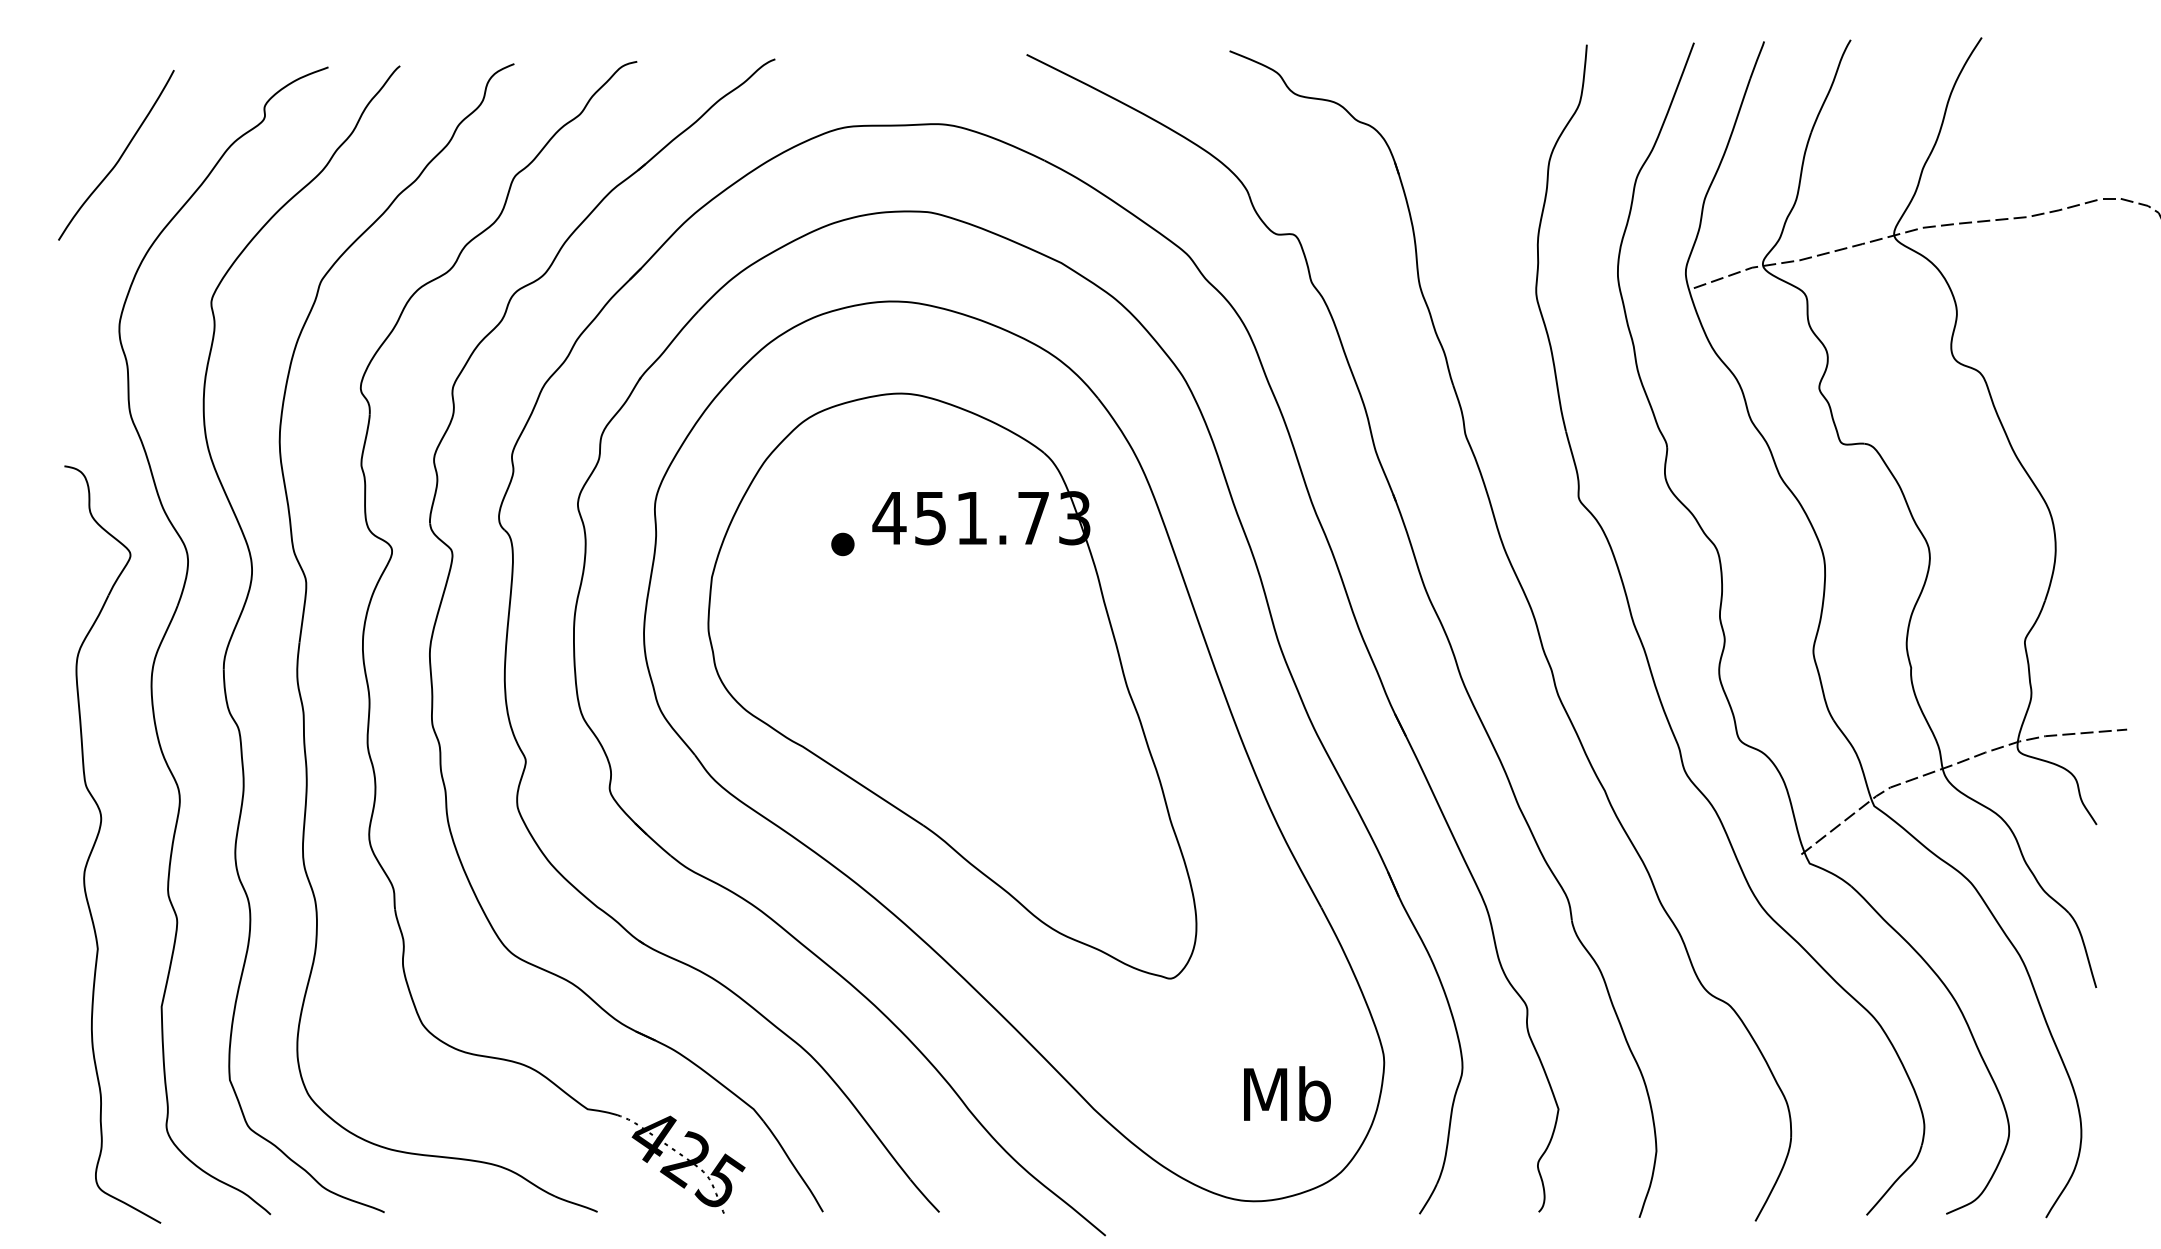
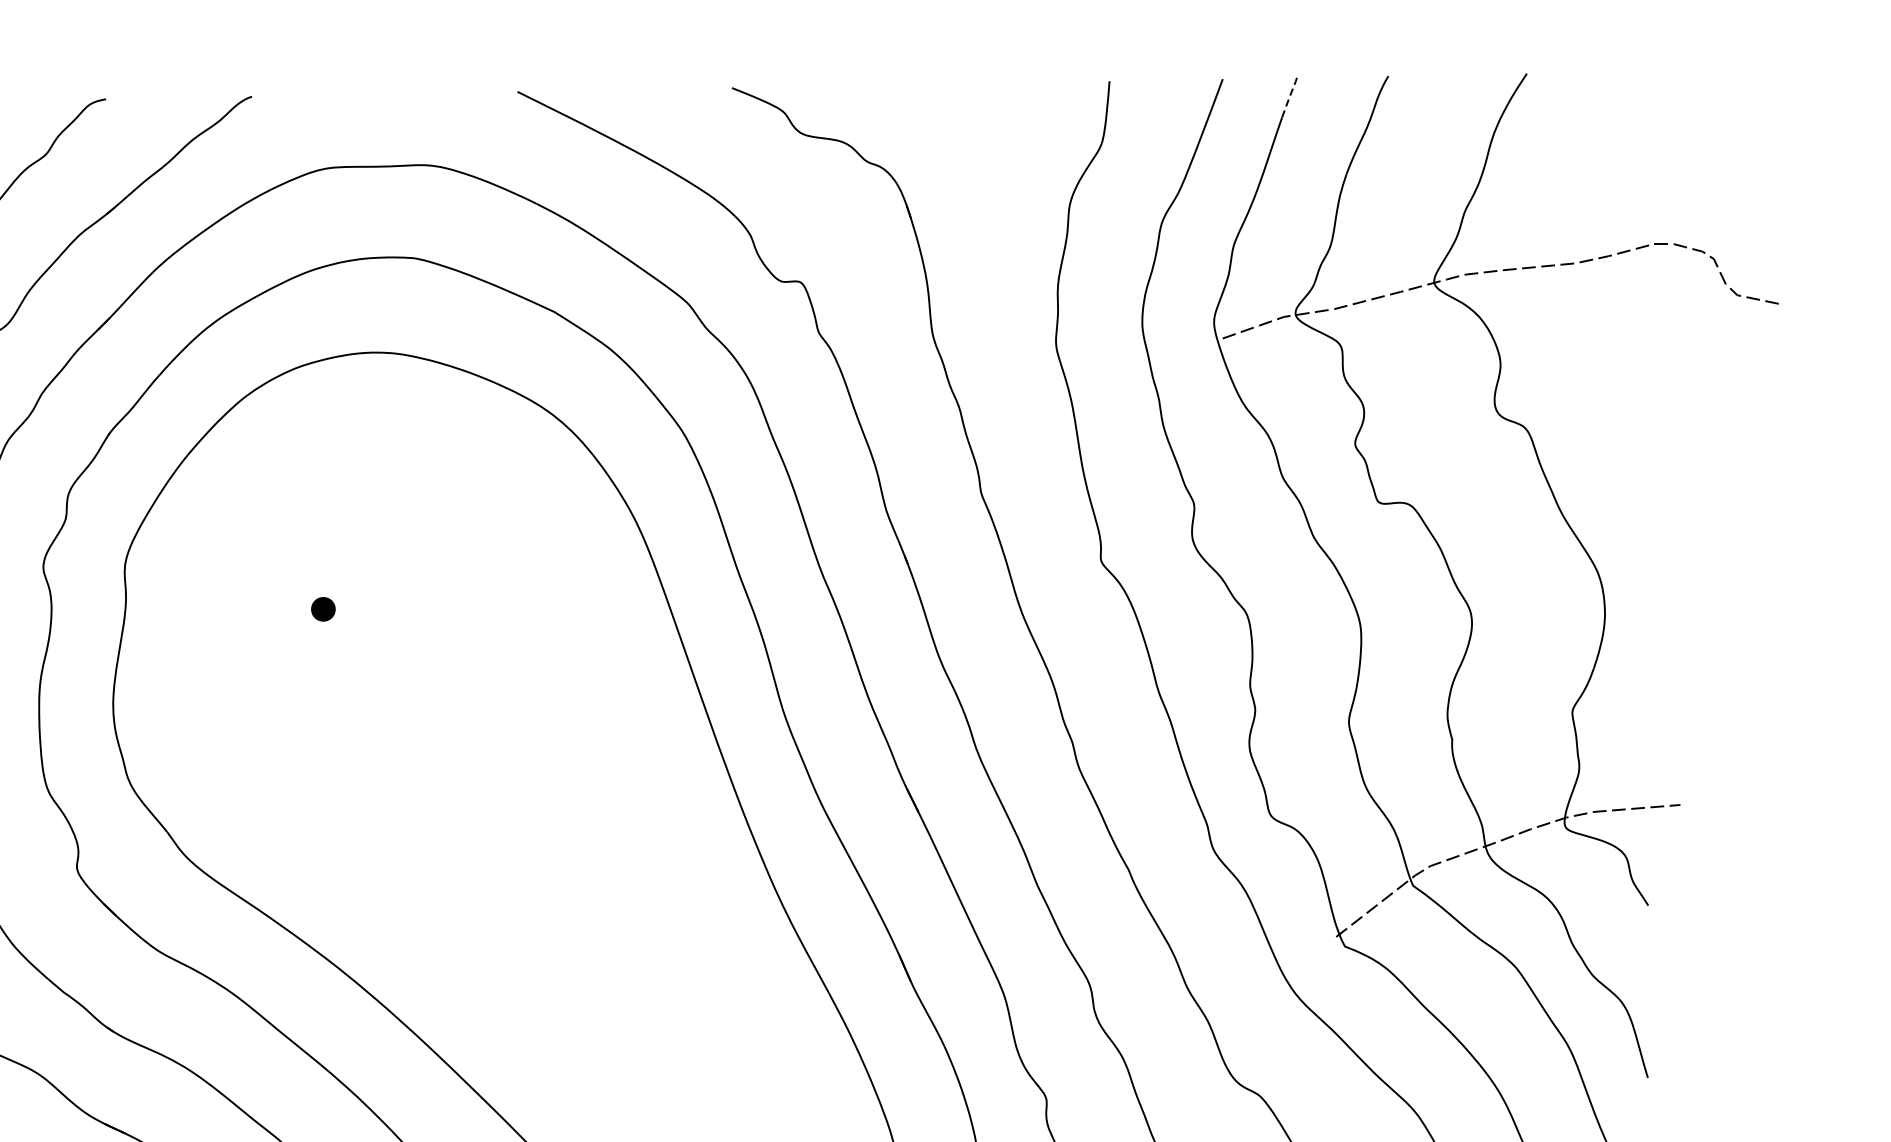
line: (1757, 59) -> (1289, 96), solid -> dashed
part: (952, 685) -> (439, 758), removed

